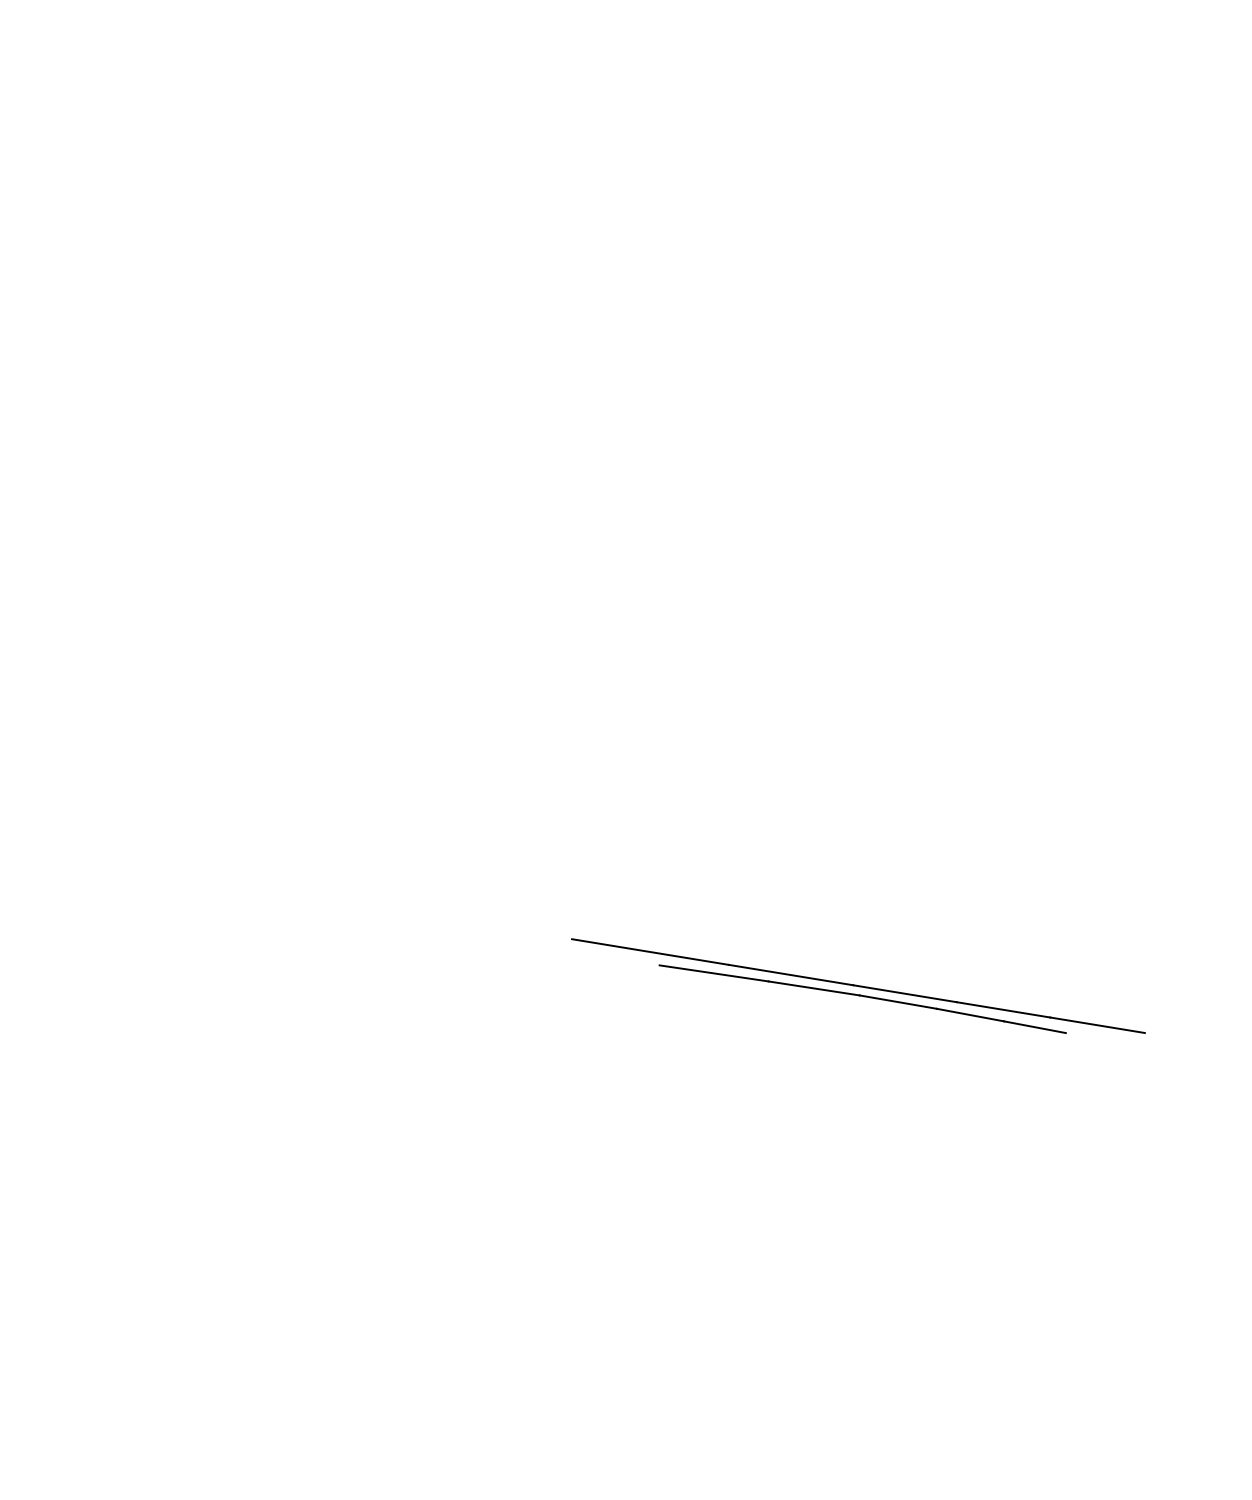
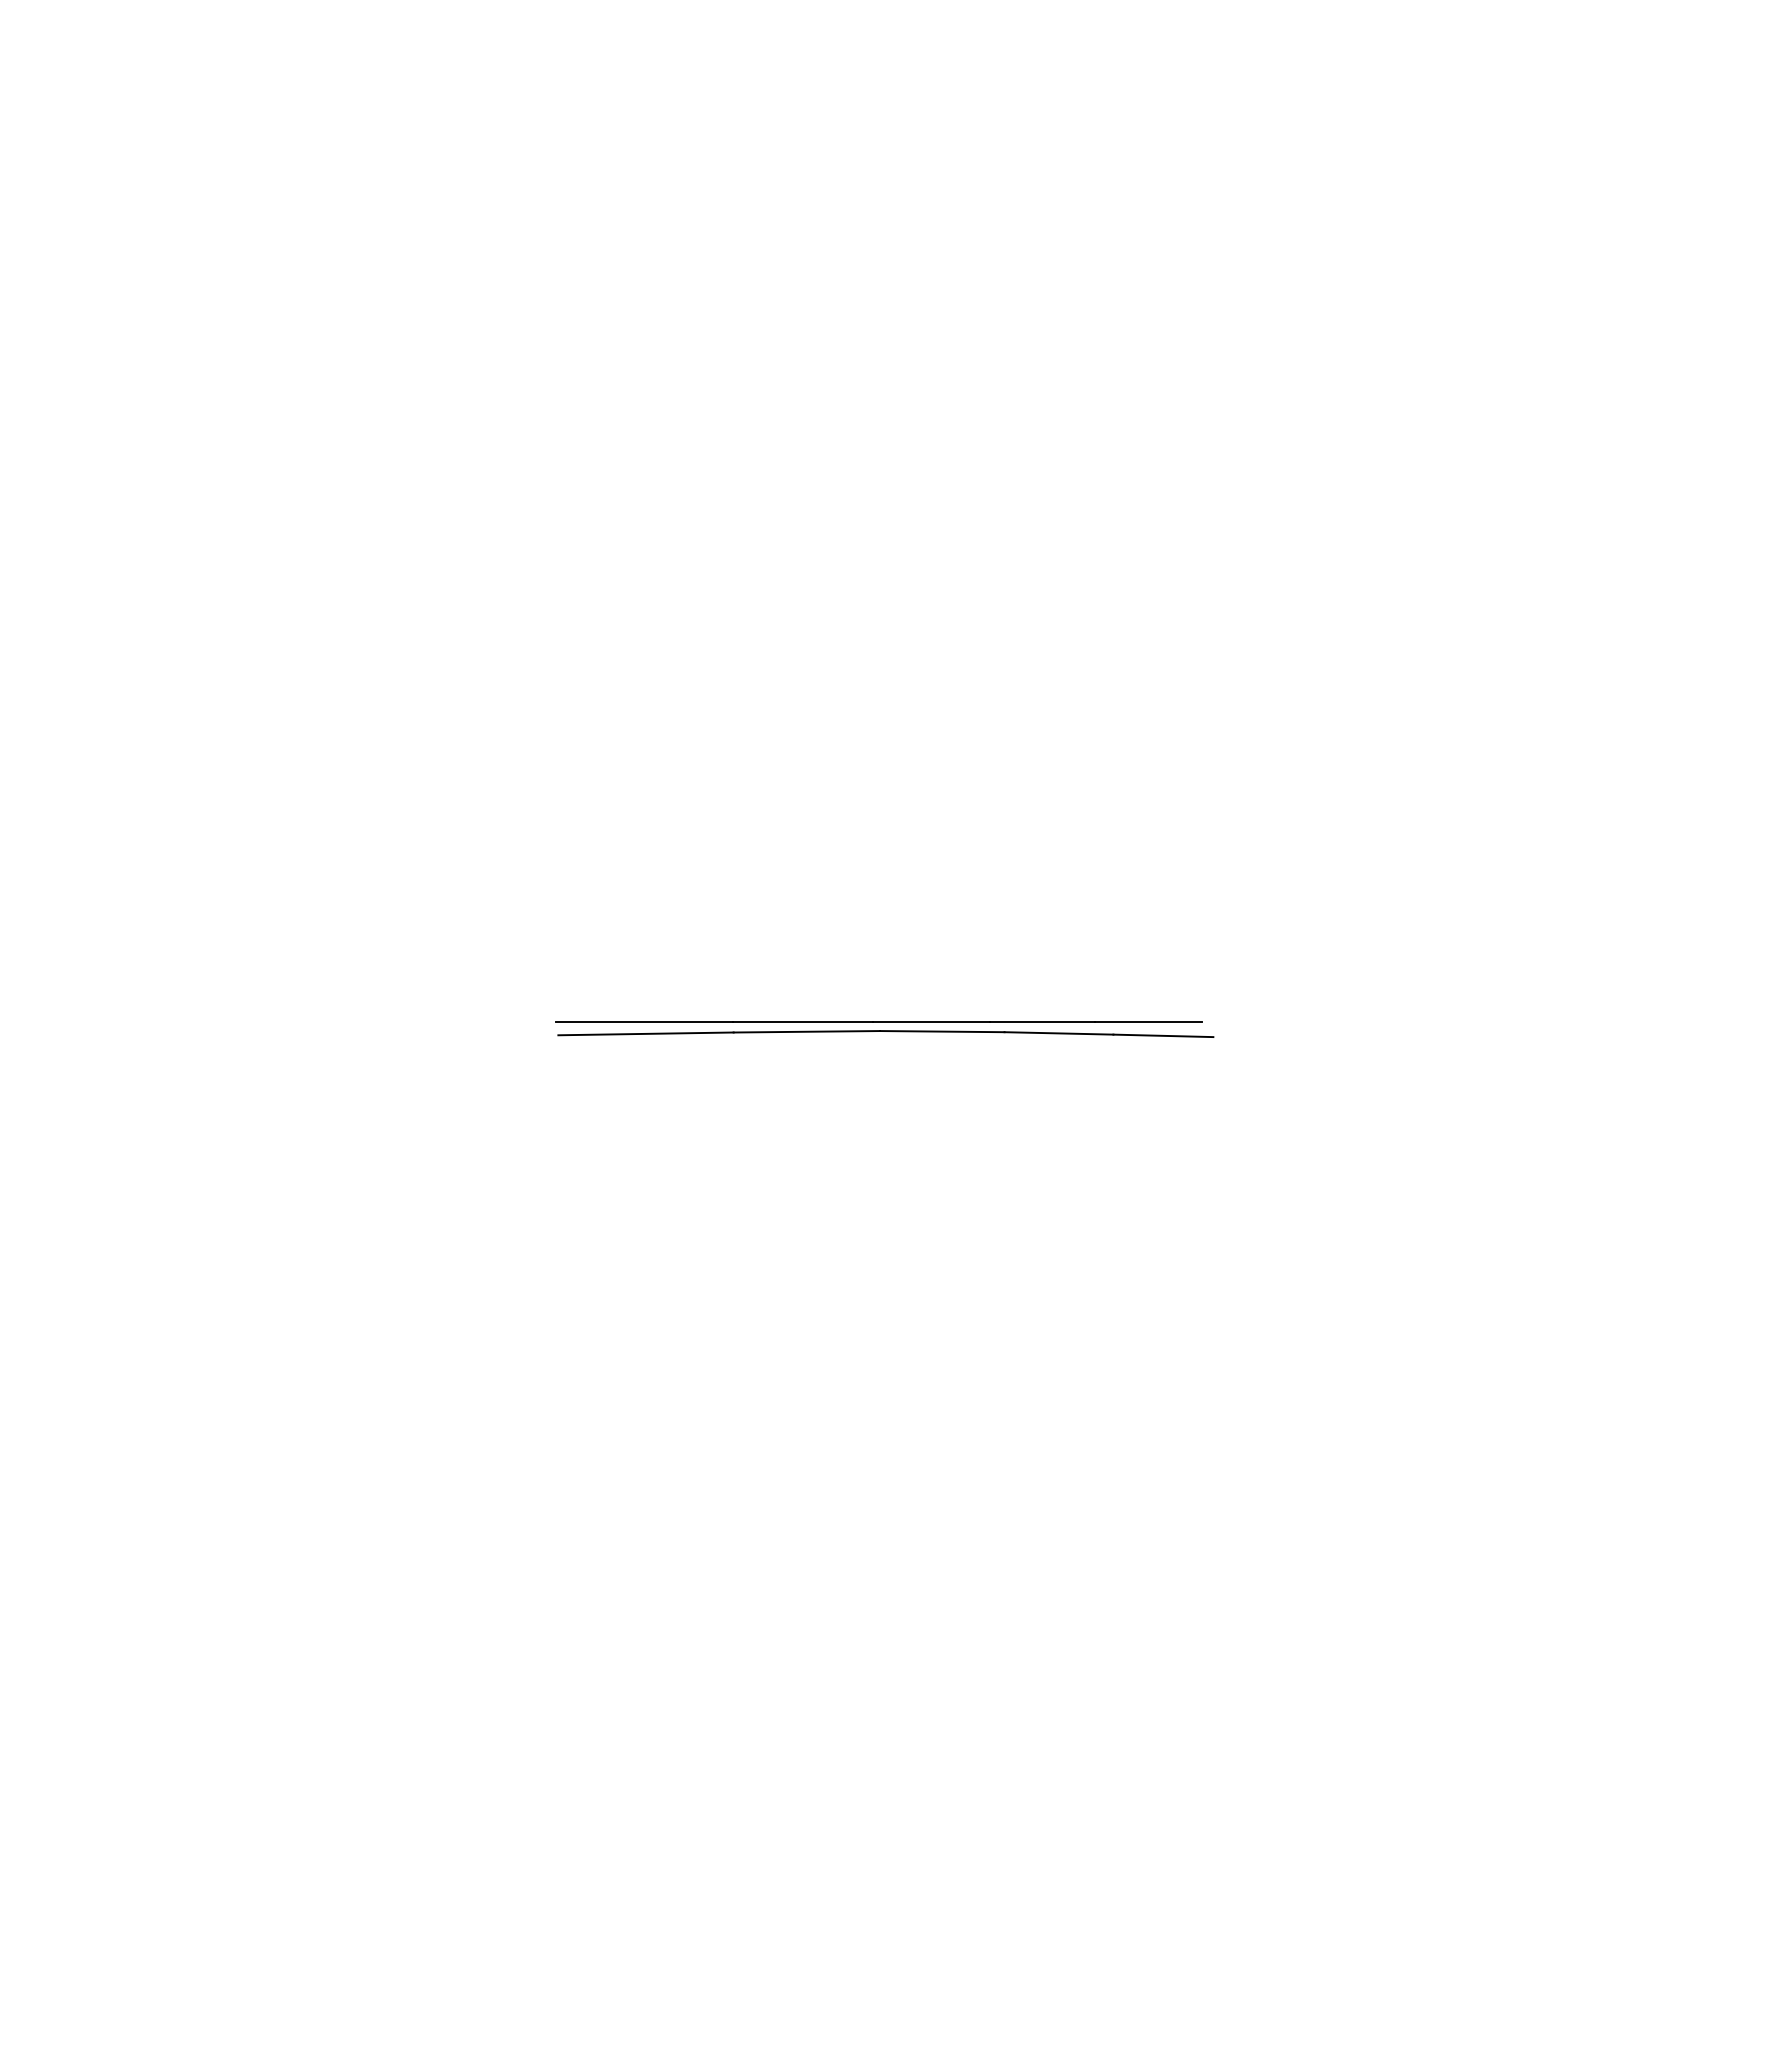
part: (862, 997) -> (885, 1033), size x1.43

